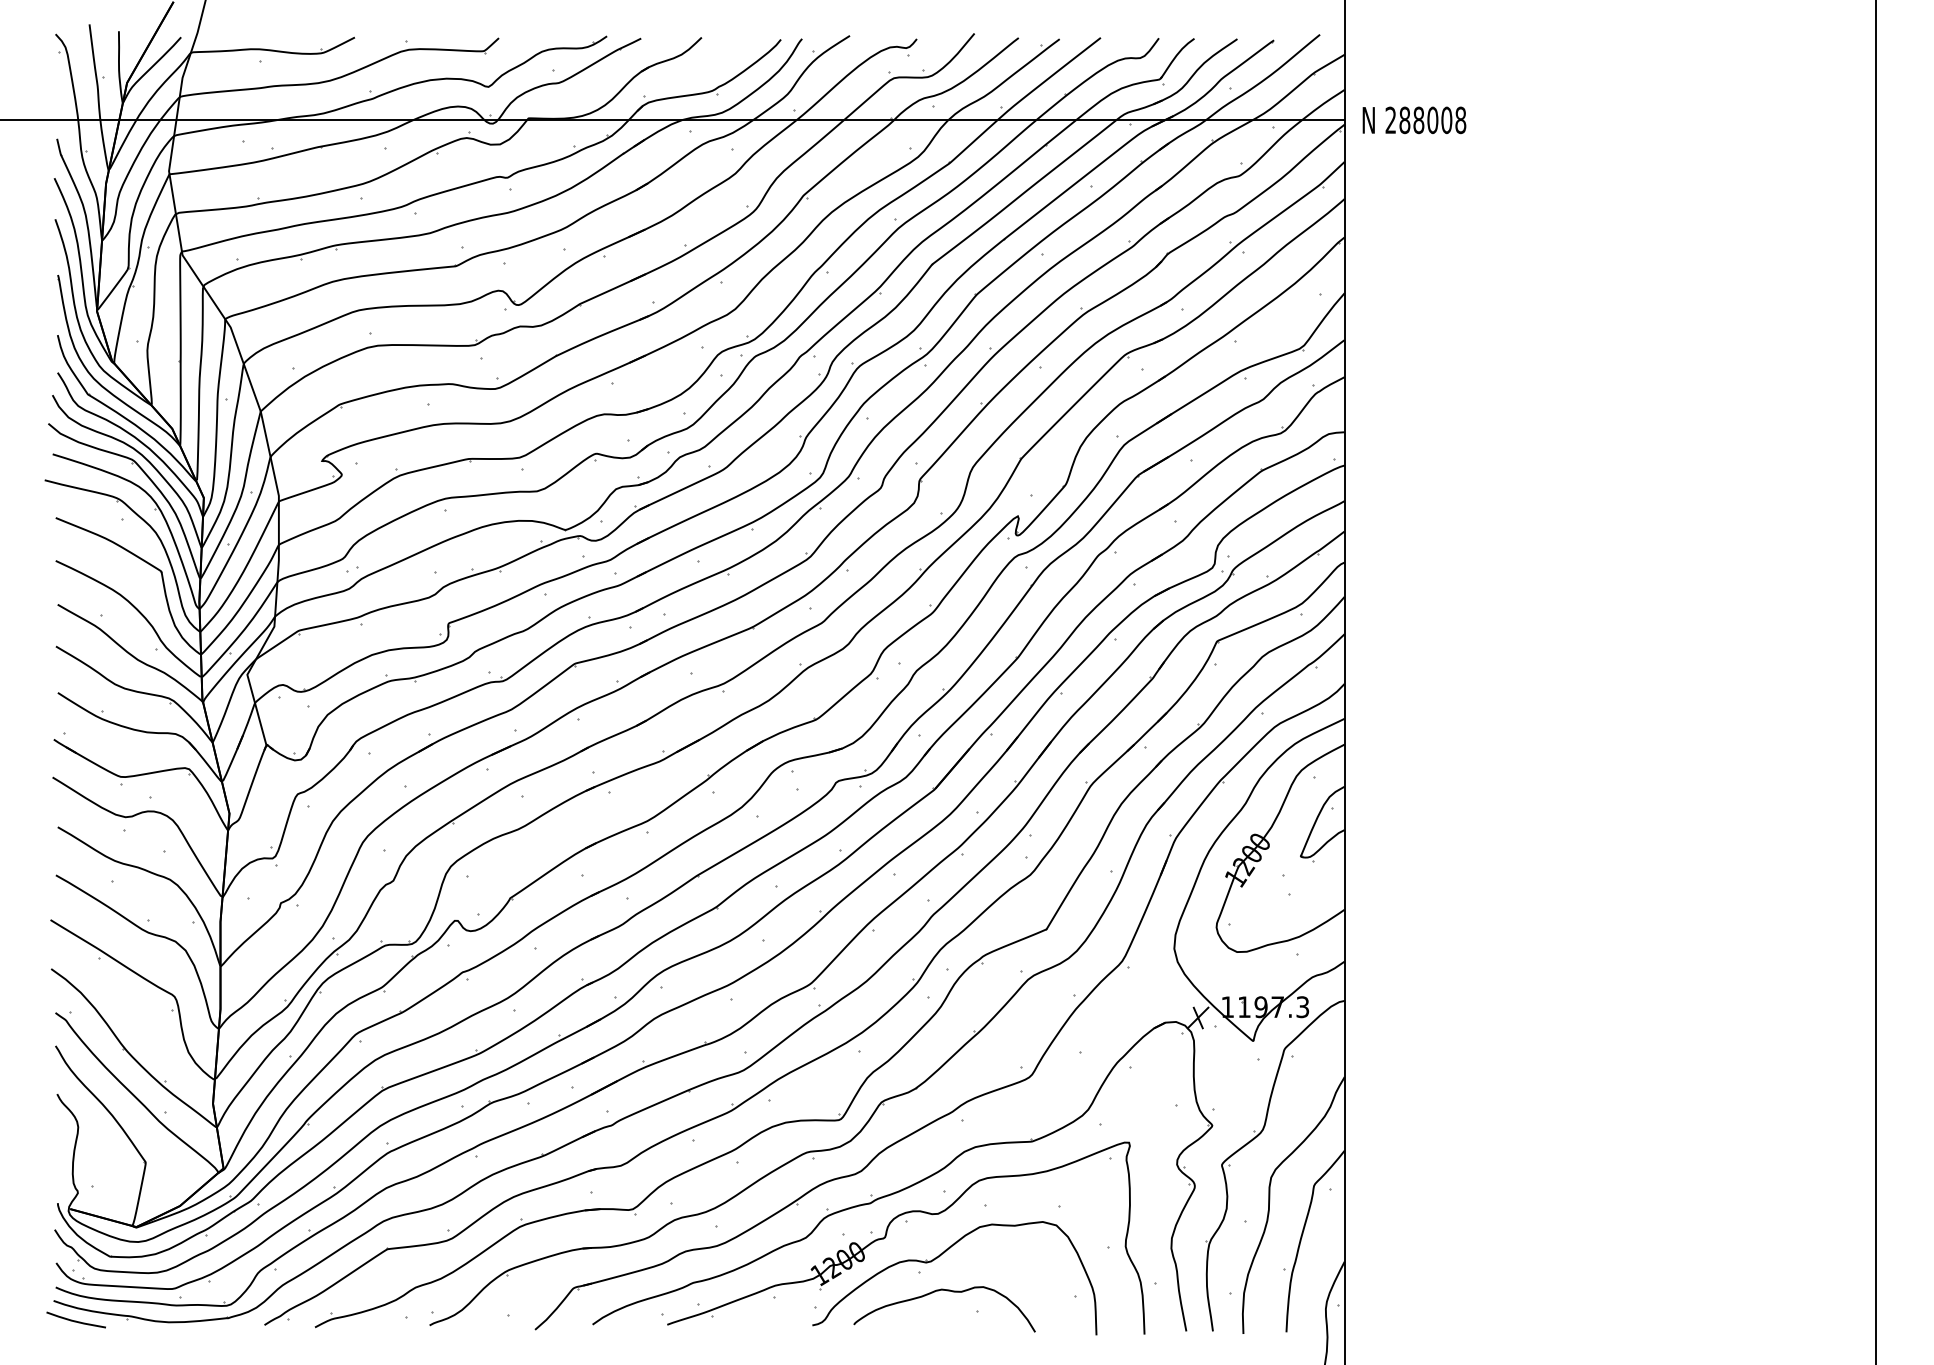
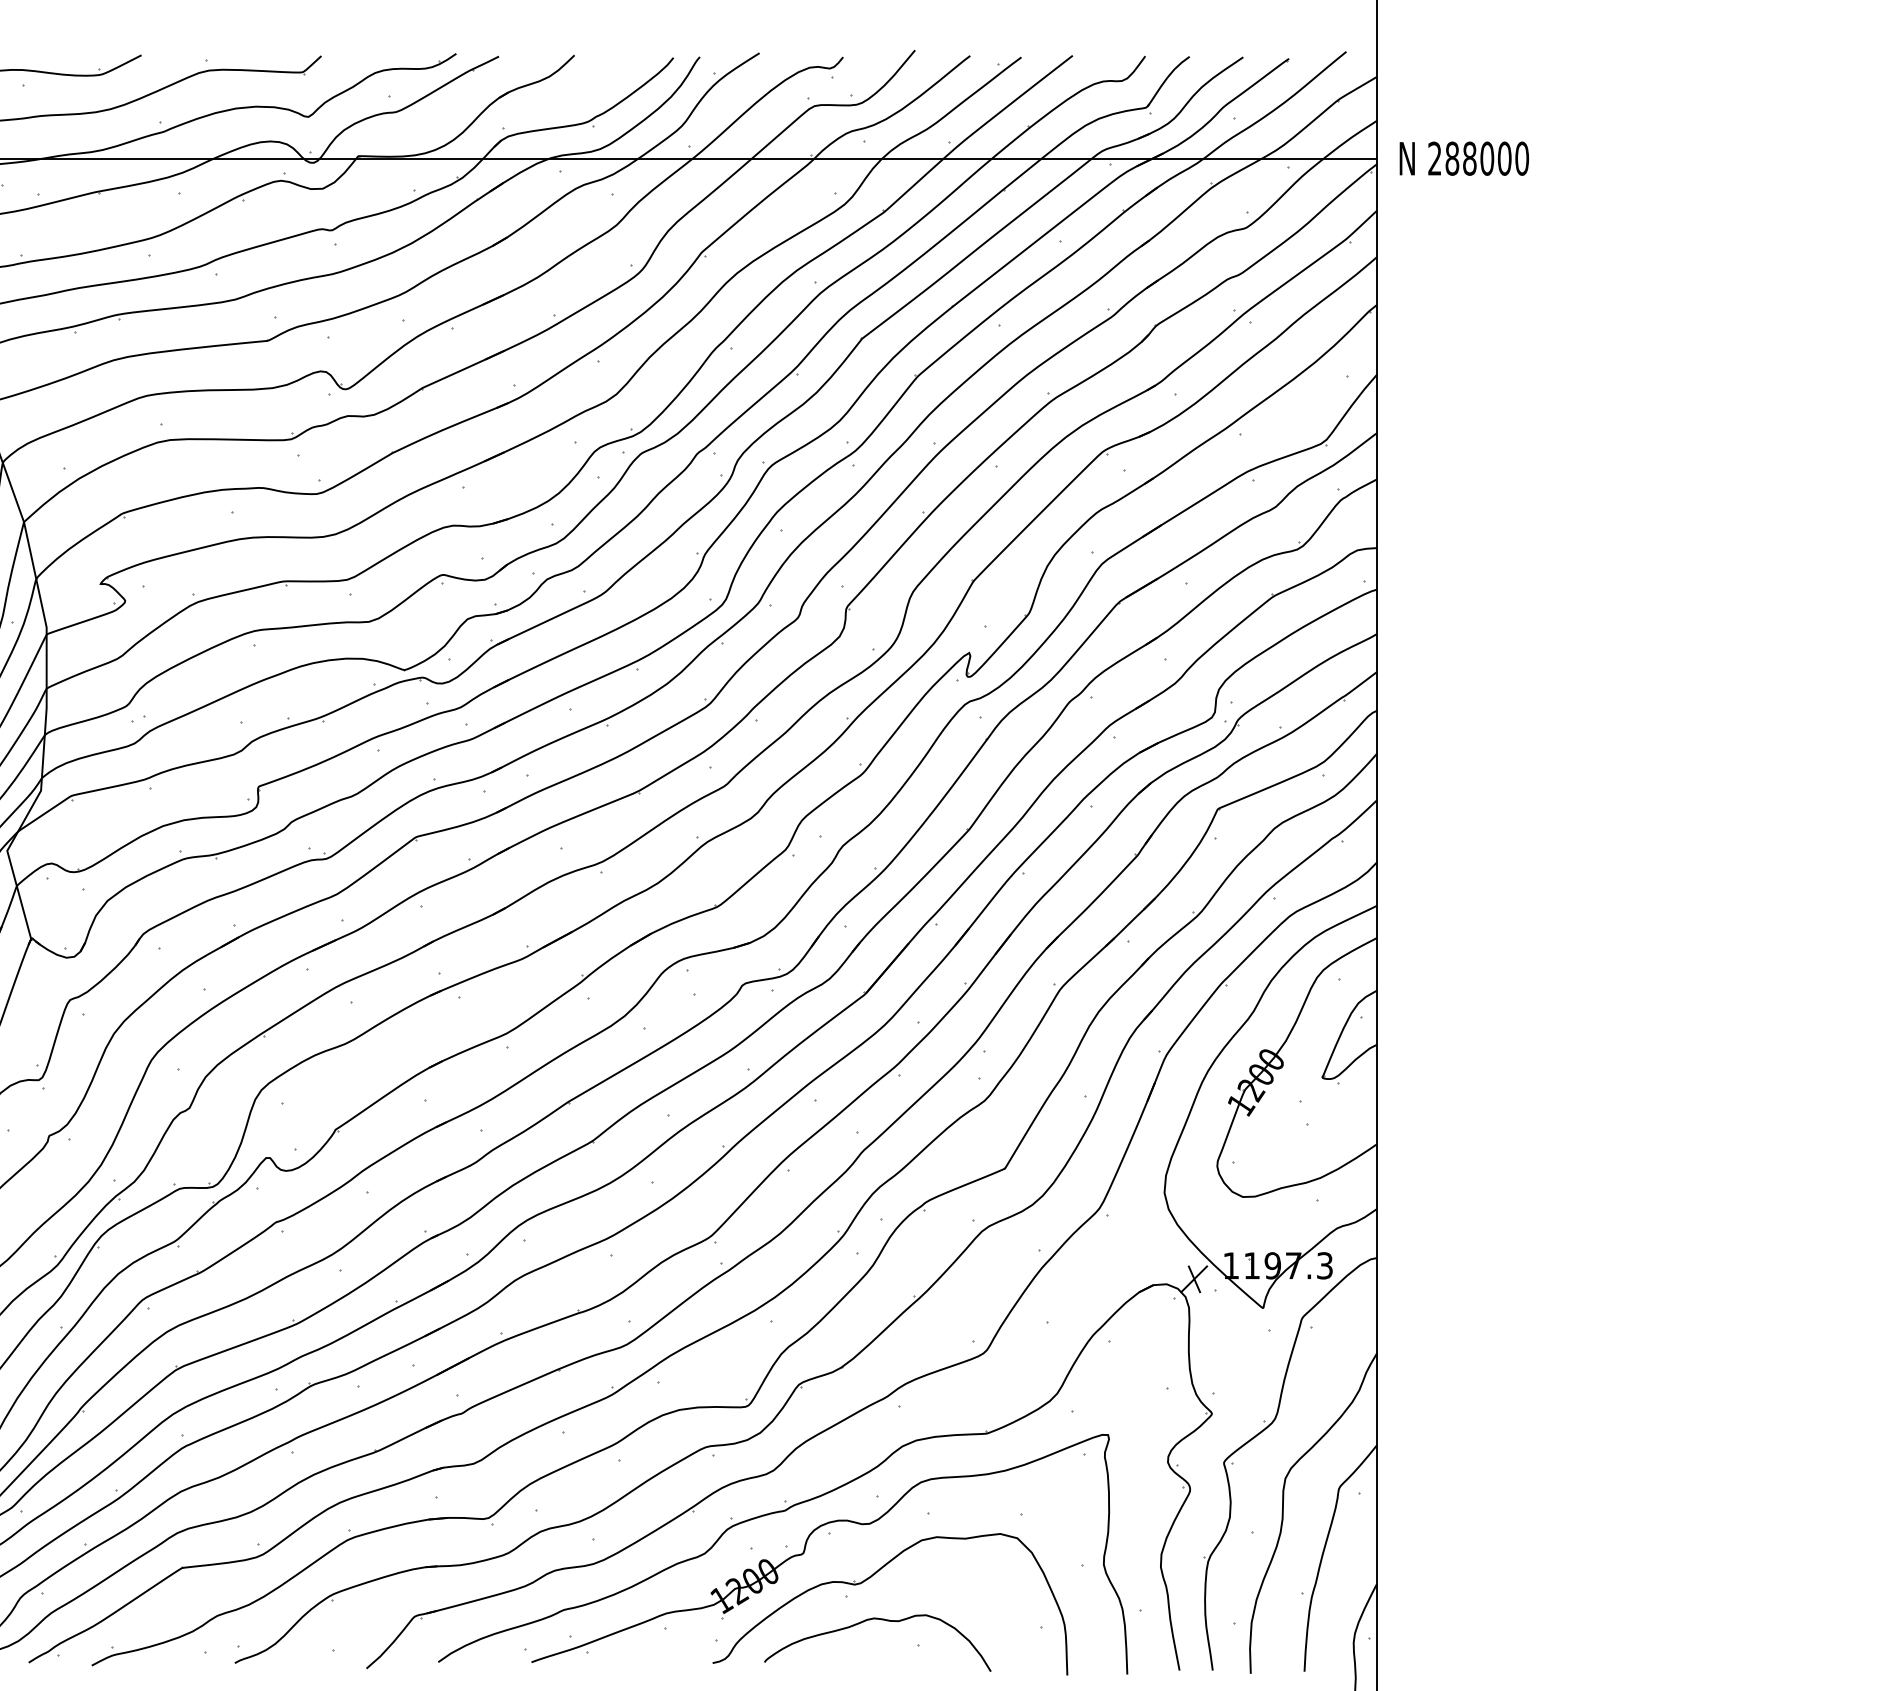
text: (1460, 120) -> (1521, 158), 288008 -> 288000

